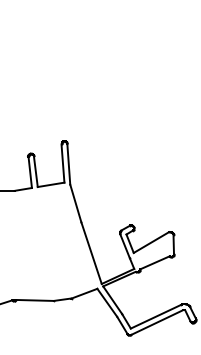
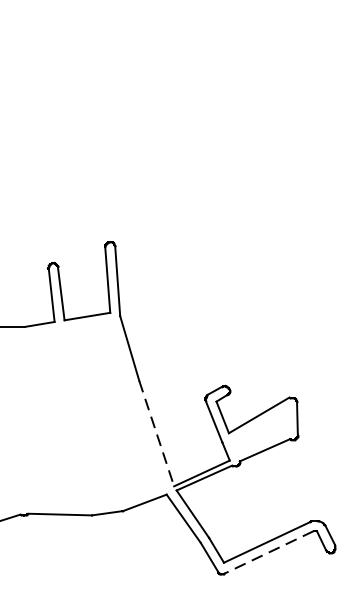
line: (91, 253) -> (156, 434), solid -> dashed
line: (157, 322) -> (269, 552), solid -> dashed

